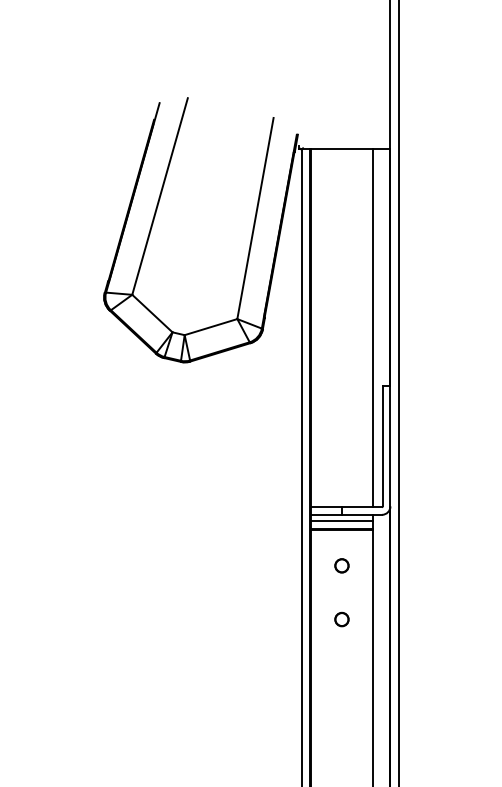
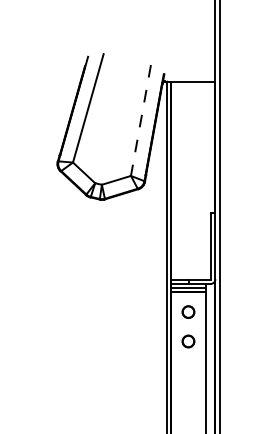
line: (254, 218) -> (140, 120), solid -> dashed
line: (372, 327) -> (205, 180), removed
part: (341, 564) -> (188, 311), size x1.6
part: (341, 619) -> (188, 341), size x1.6

